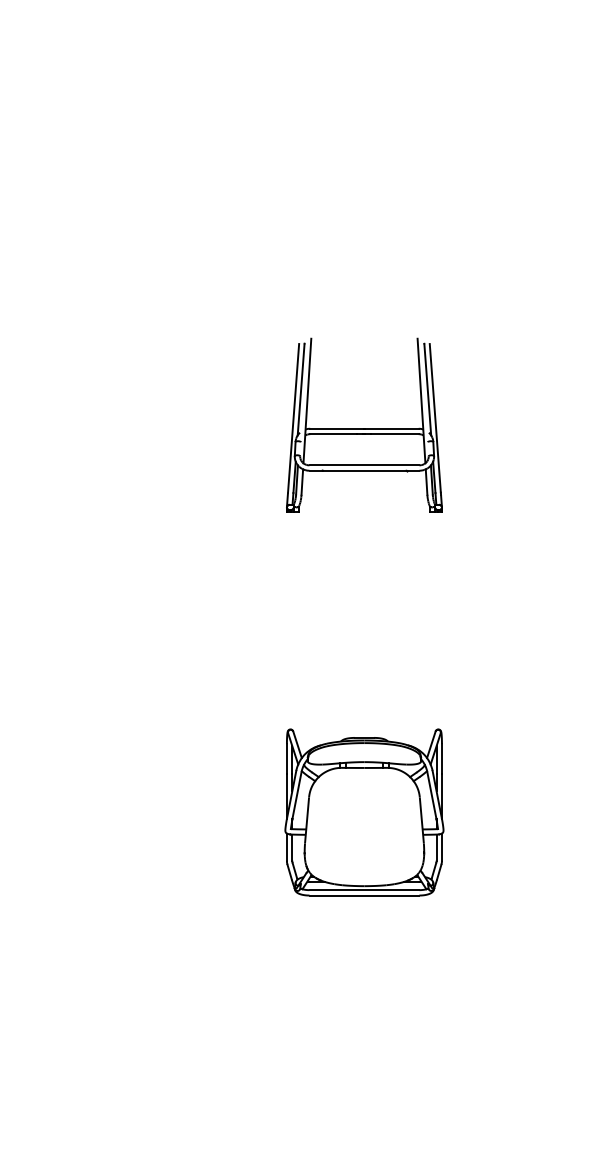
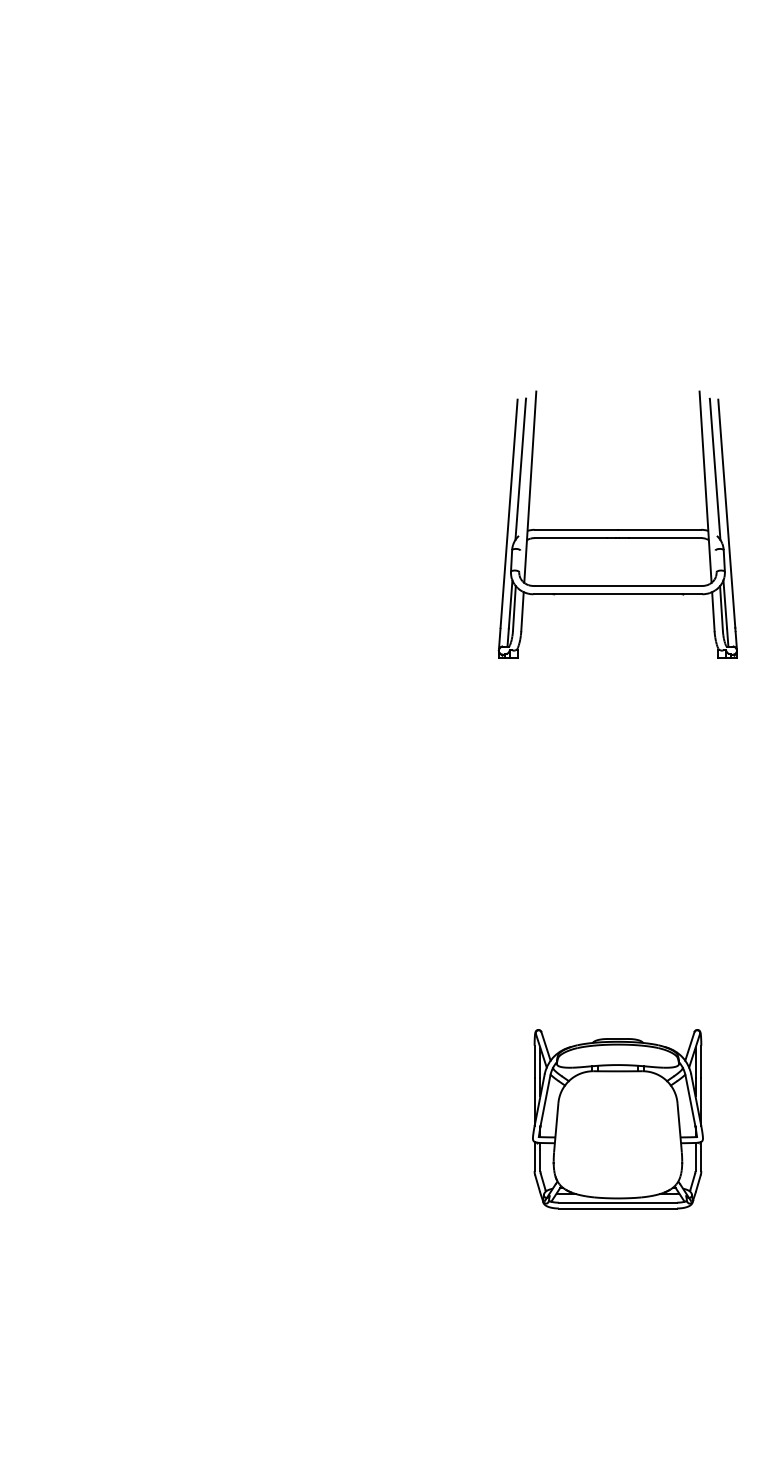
part: (364, 812) -> (618, 1119), size x0.7

